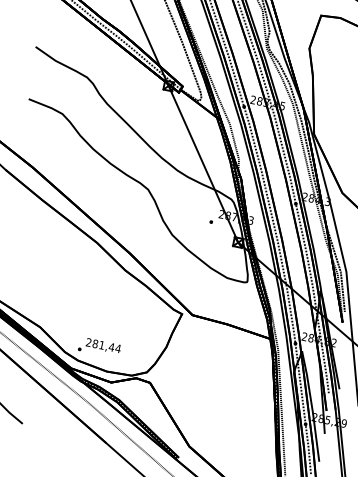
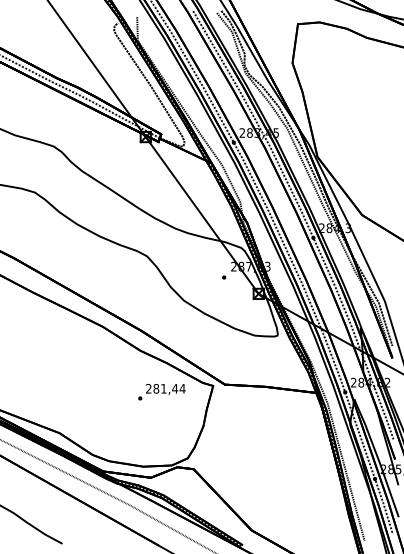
text: (99, 348) -> (161, 392), moved

